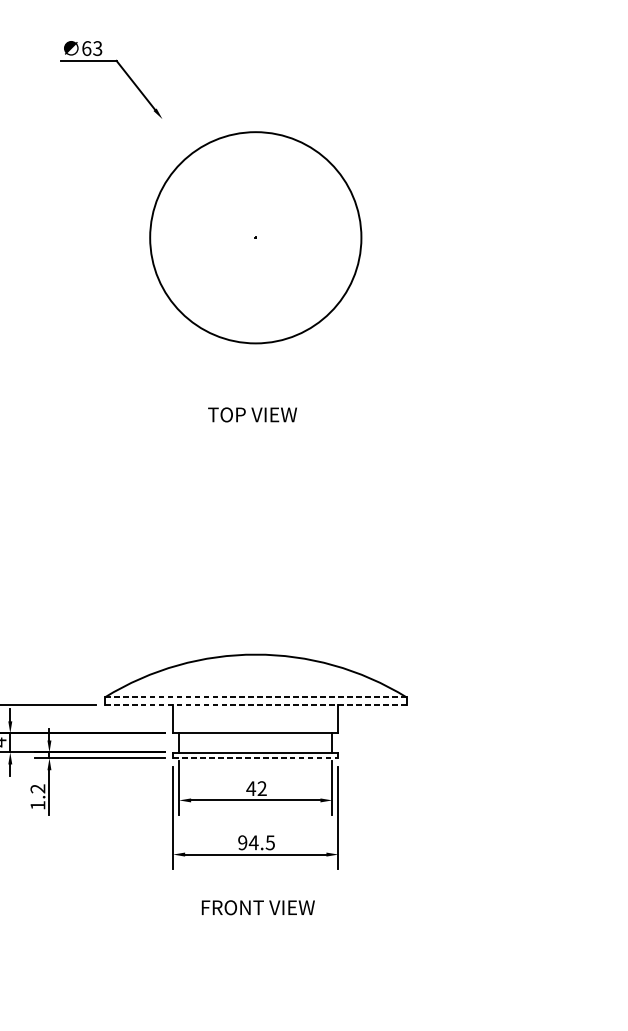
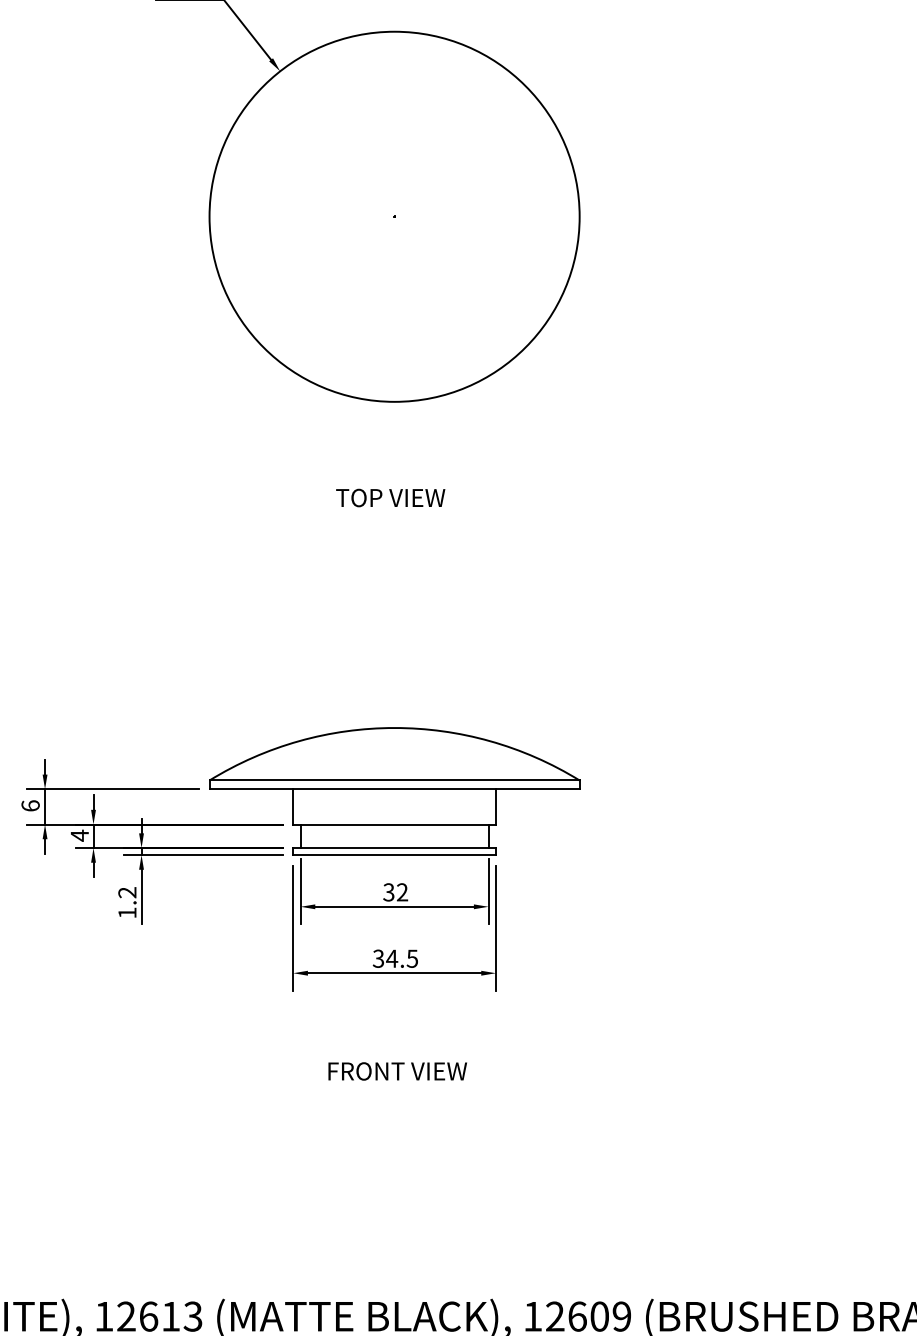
circle: (255, 237) -> (394, 216), size x1.43
text: (252, 414) -> (390, 497), moved
line: (256, 697) -> (395, 780), dashed -> solid
line: (256, 704) -> (395, 789), dashed -> solid
line: (256, 758) -> (395, 855), dashed -> solid
text: (250, 788) -> (388, 892), 42 -> 32
text: (242, 842) -> (378, 958), 94.5 -> 34.5
text: (258, 907) -> (397, 1071), moved

